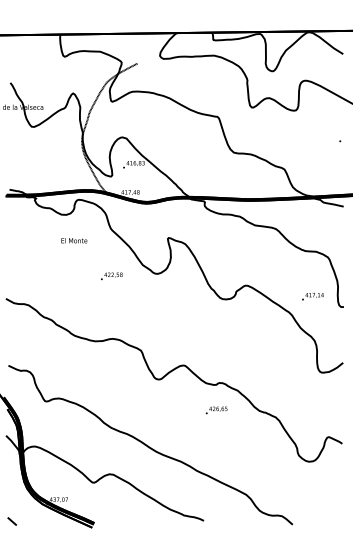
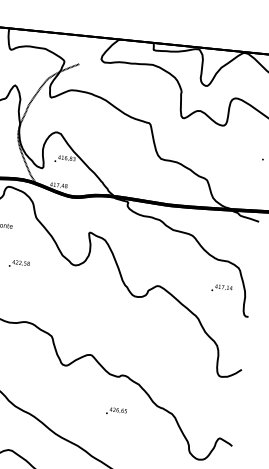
text: (111, 276) -> (19, 264), moved
text: (312, 296) -> (221, 288), moved
text: (216, 410) -> (116, 411), moved

